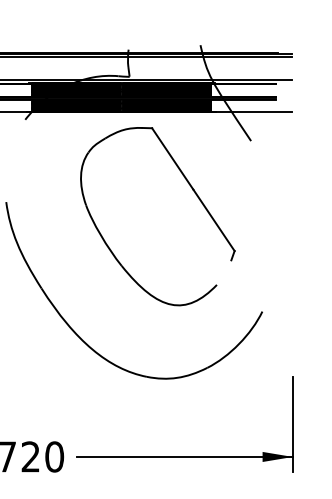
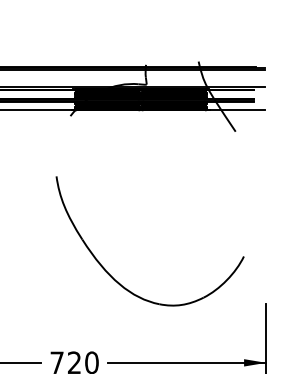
part: (193, 192) -> (193, 169), removed

